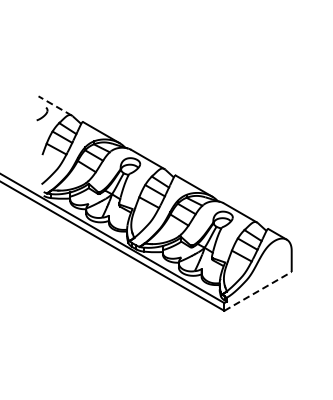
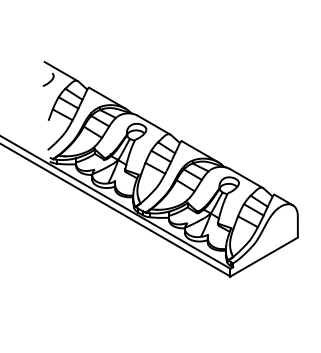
line: (54, 105) -> (60, 71), dashed -> solid
line: (258, 291) -> (264, 257), dashed -> solid

